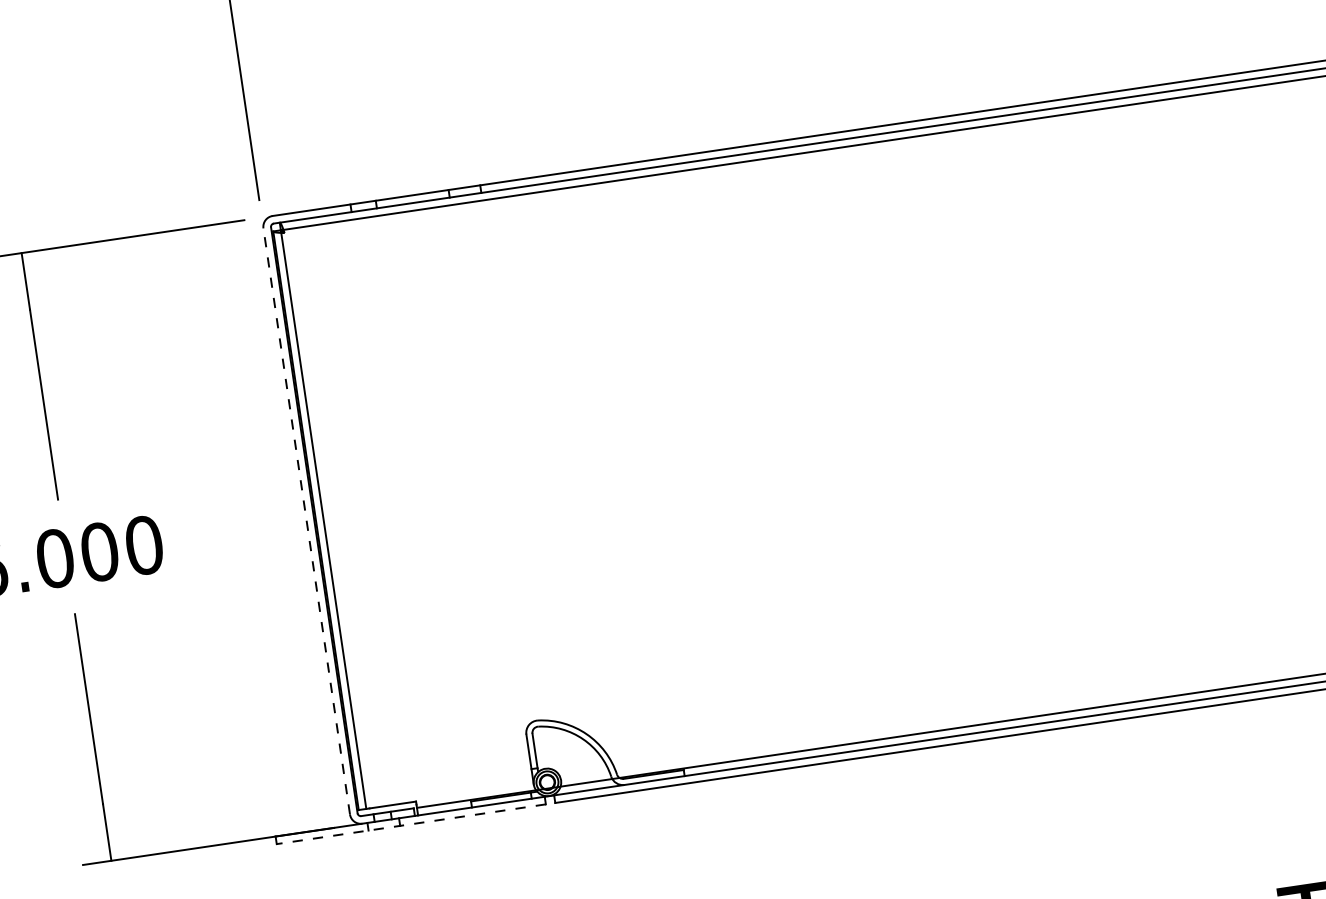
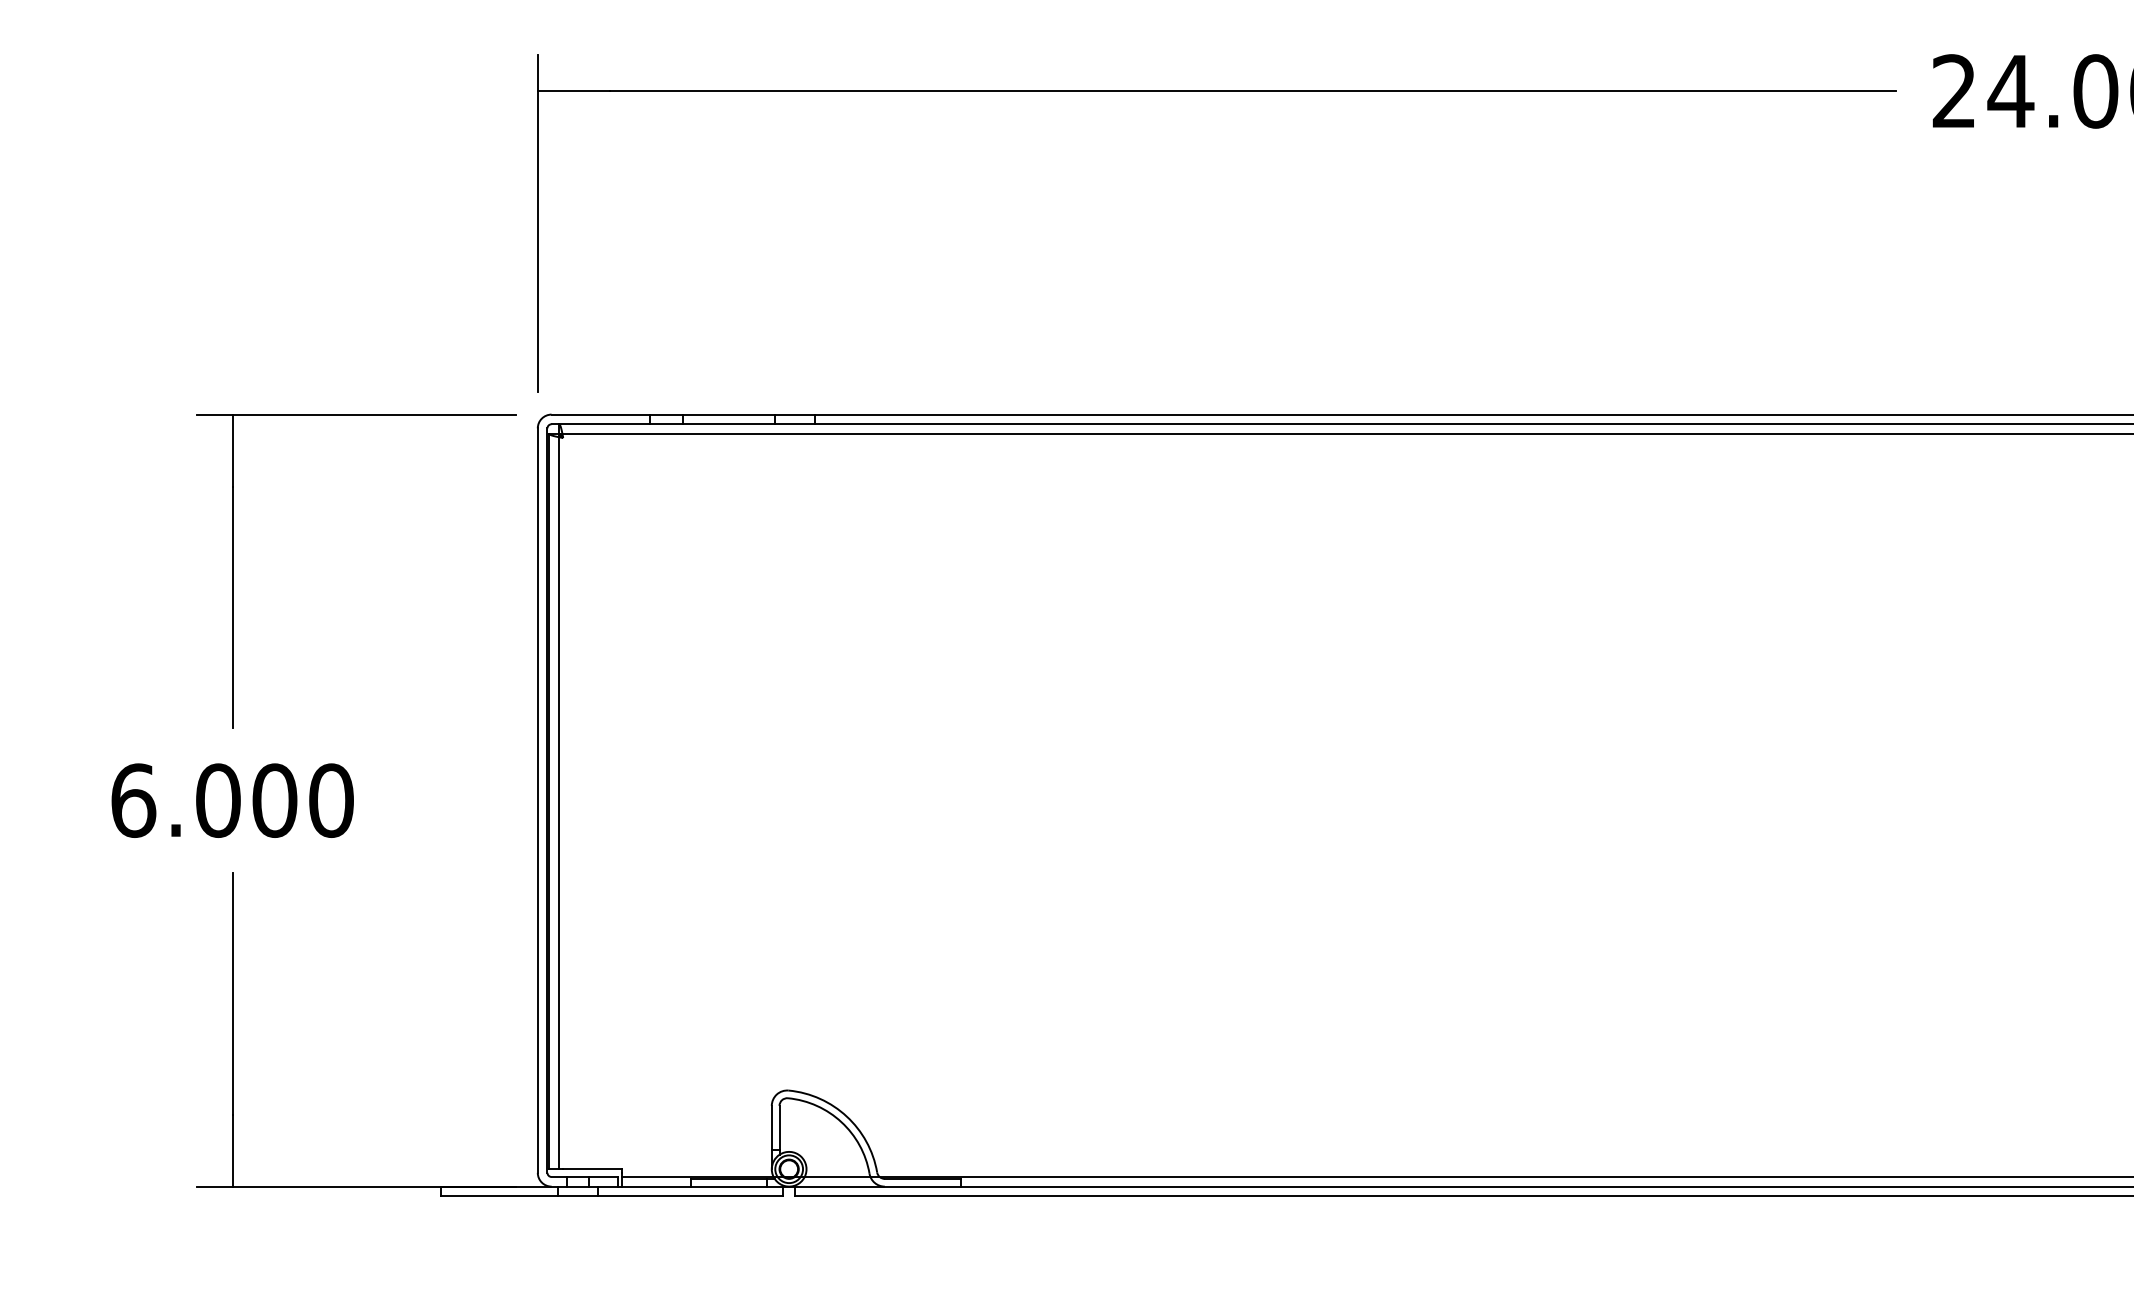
line: (306, 521) -> (537, 800), dashed -> solid
line: (411, 824) -> (612, 1196), dashed -> solid

